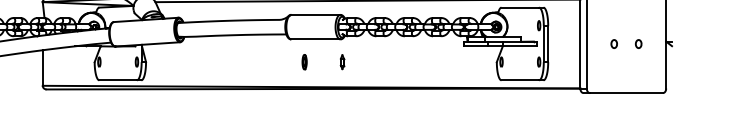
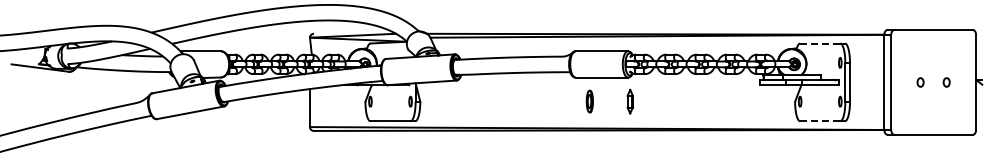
line: (520, 7) -> (820, 43), solid -> dashed
part: (341, 61) -> (629, 101), size x1.6
part: (304, 62) -> (589, 102), size x1.4
line: (519, 80) -> (819, 121), solid -> dashed

